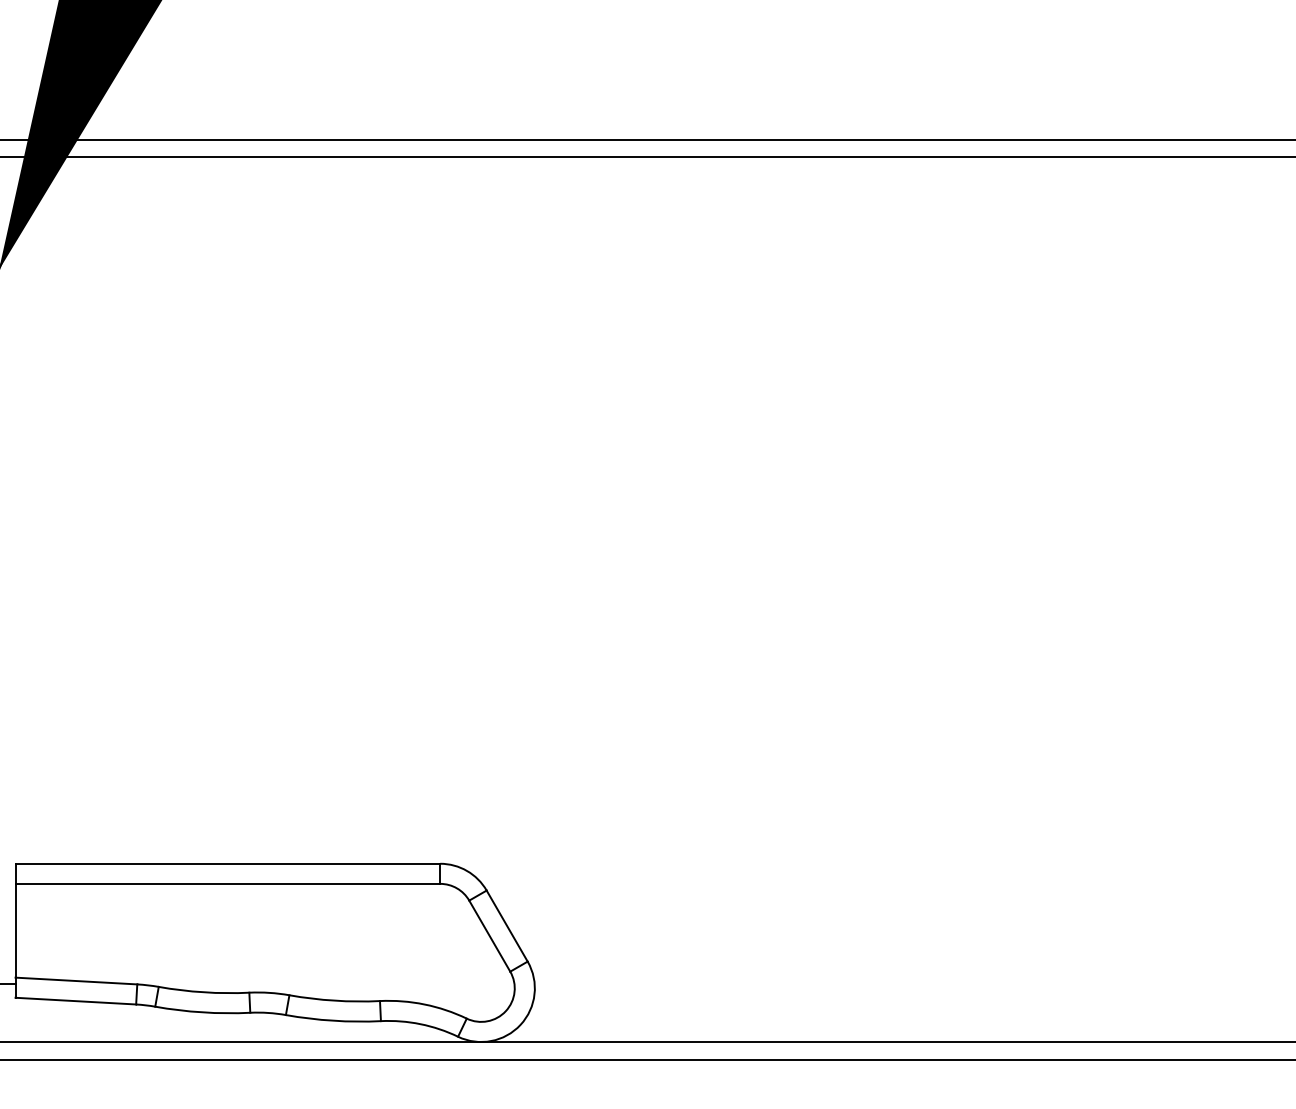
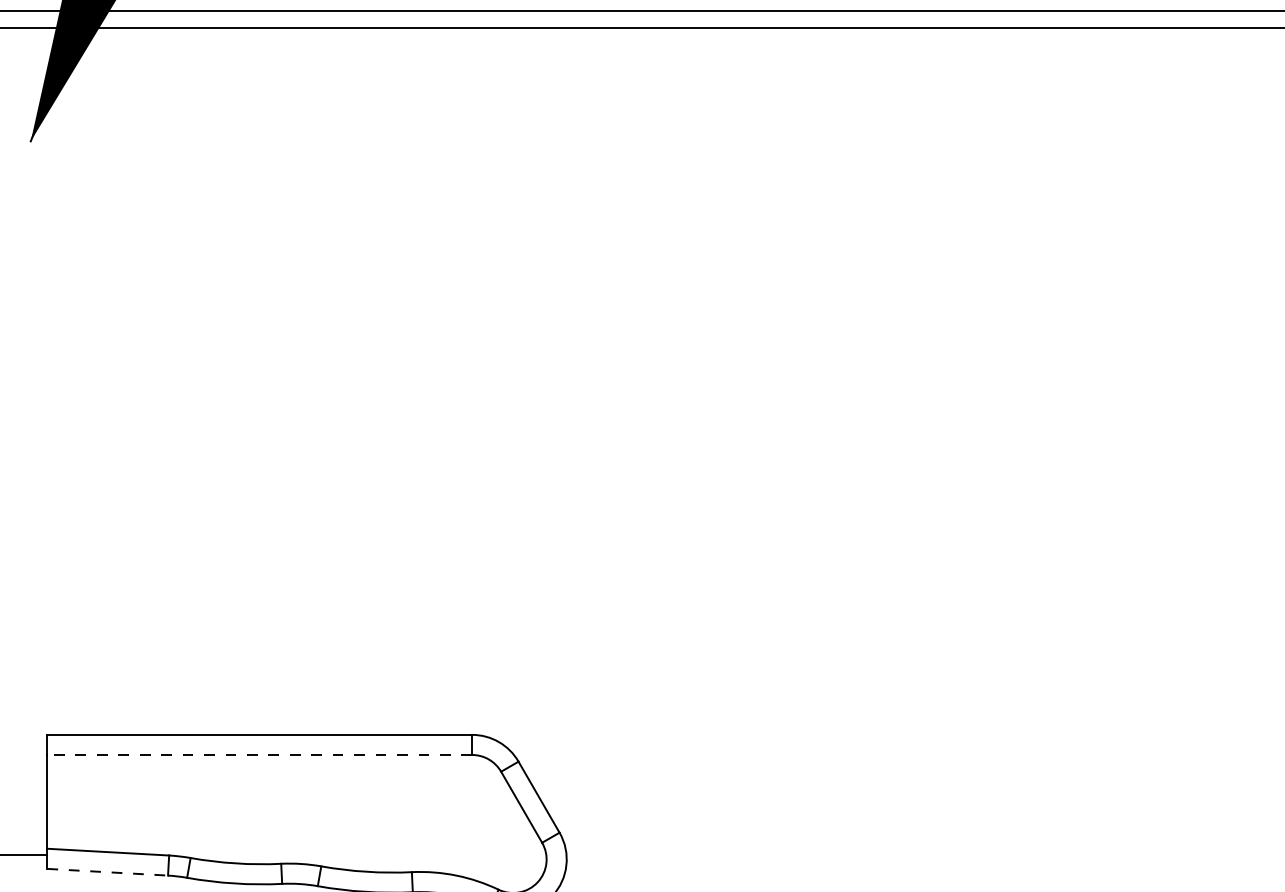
line: (227, 883) -> (259, 754), solid -> dashed
line: (76, 1001) -> (108, 872), solid -> dashed

